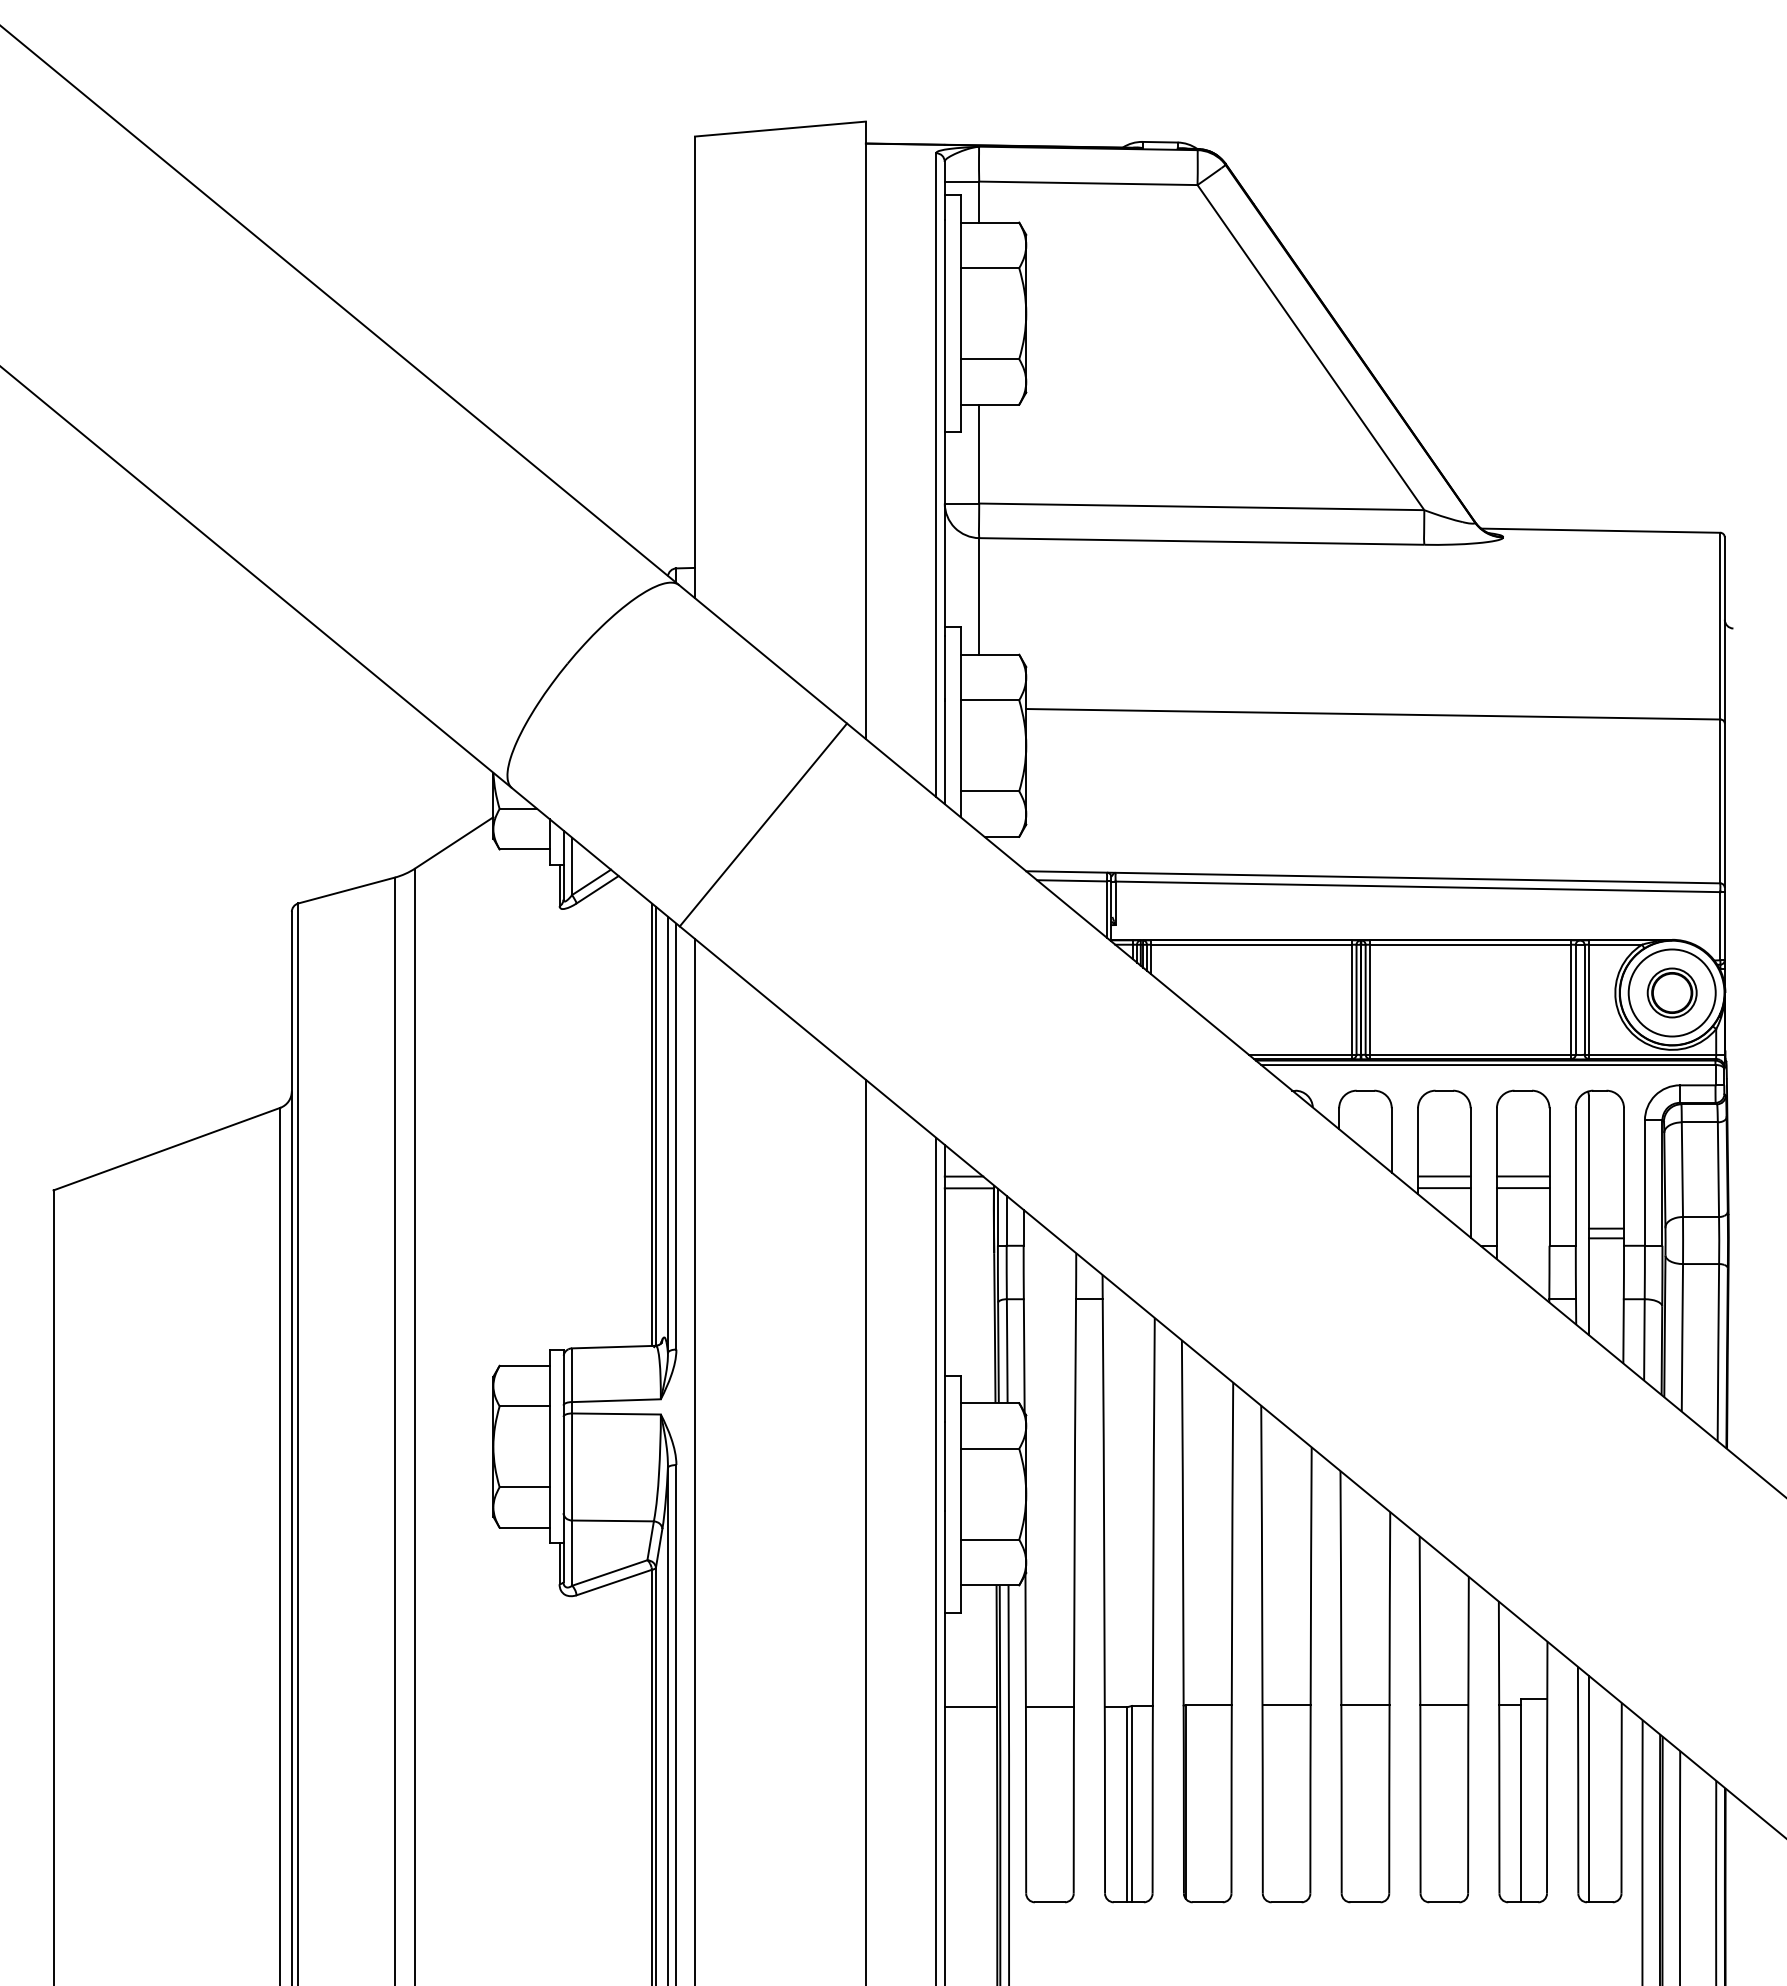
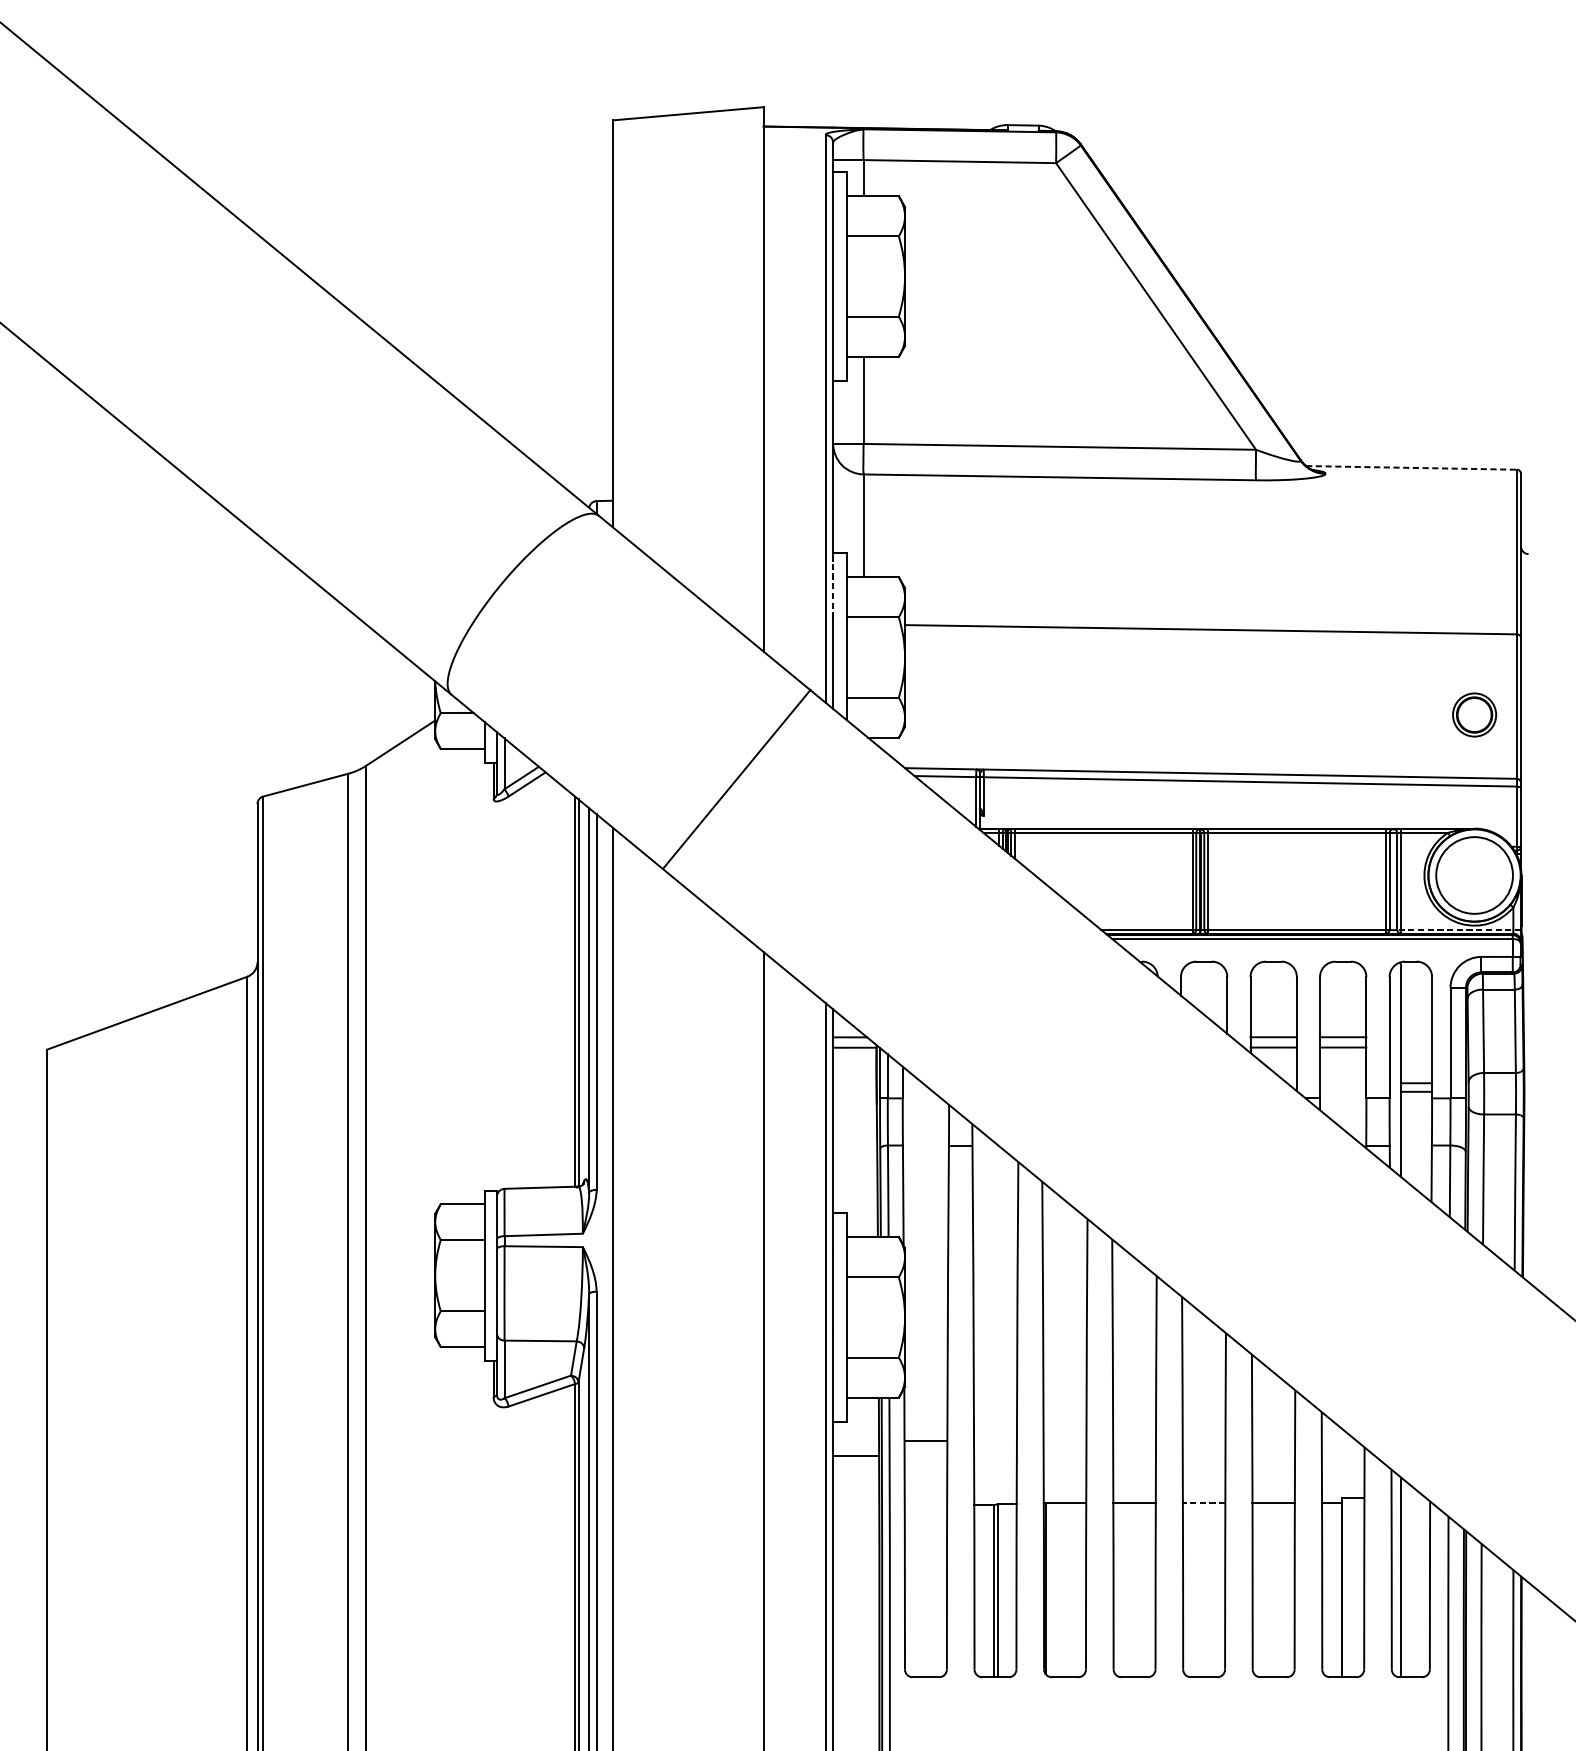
line: (1600, 530) -> (1411, 467), solid -> dashed
line: (944, 668) -> (832, 589), solid -> dashed
line: (763, 824) -> (736, 778), moved
part: (1671, 992) -> (1473, 714), moved
line: (1654, 1054) -> (1458, 929), solid -> dashed
line: (1364, 1705) -> (1203, 1503), solid -> dashed
line: (970, 1707) -> (855, 1456), moved
line: (1049, 1707) -> (925, 1441), moved

